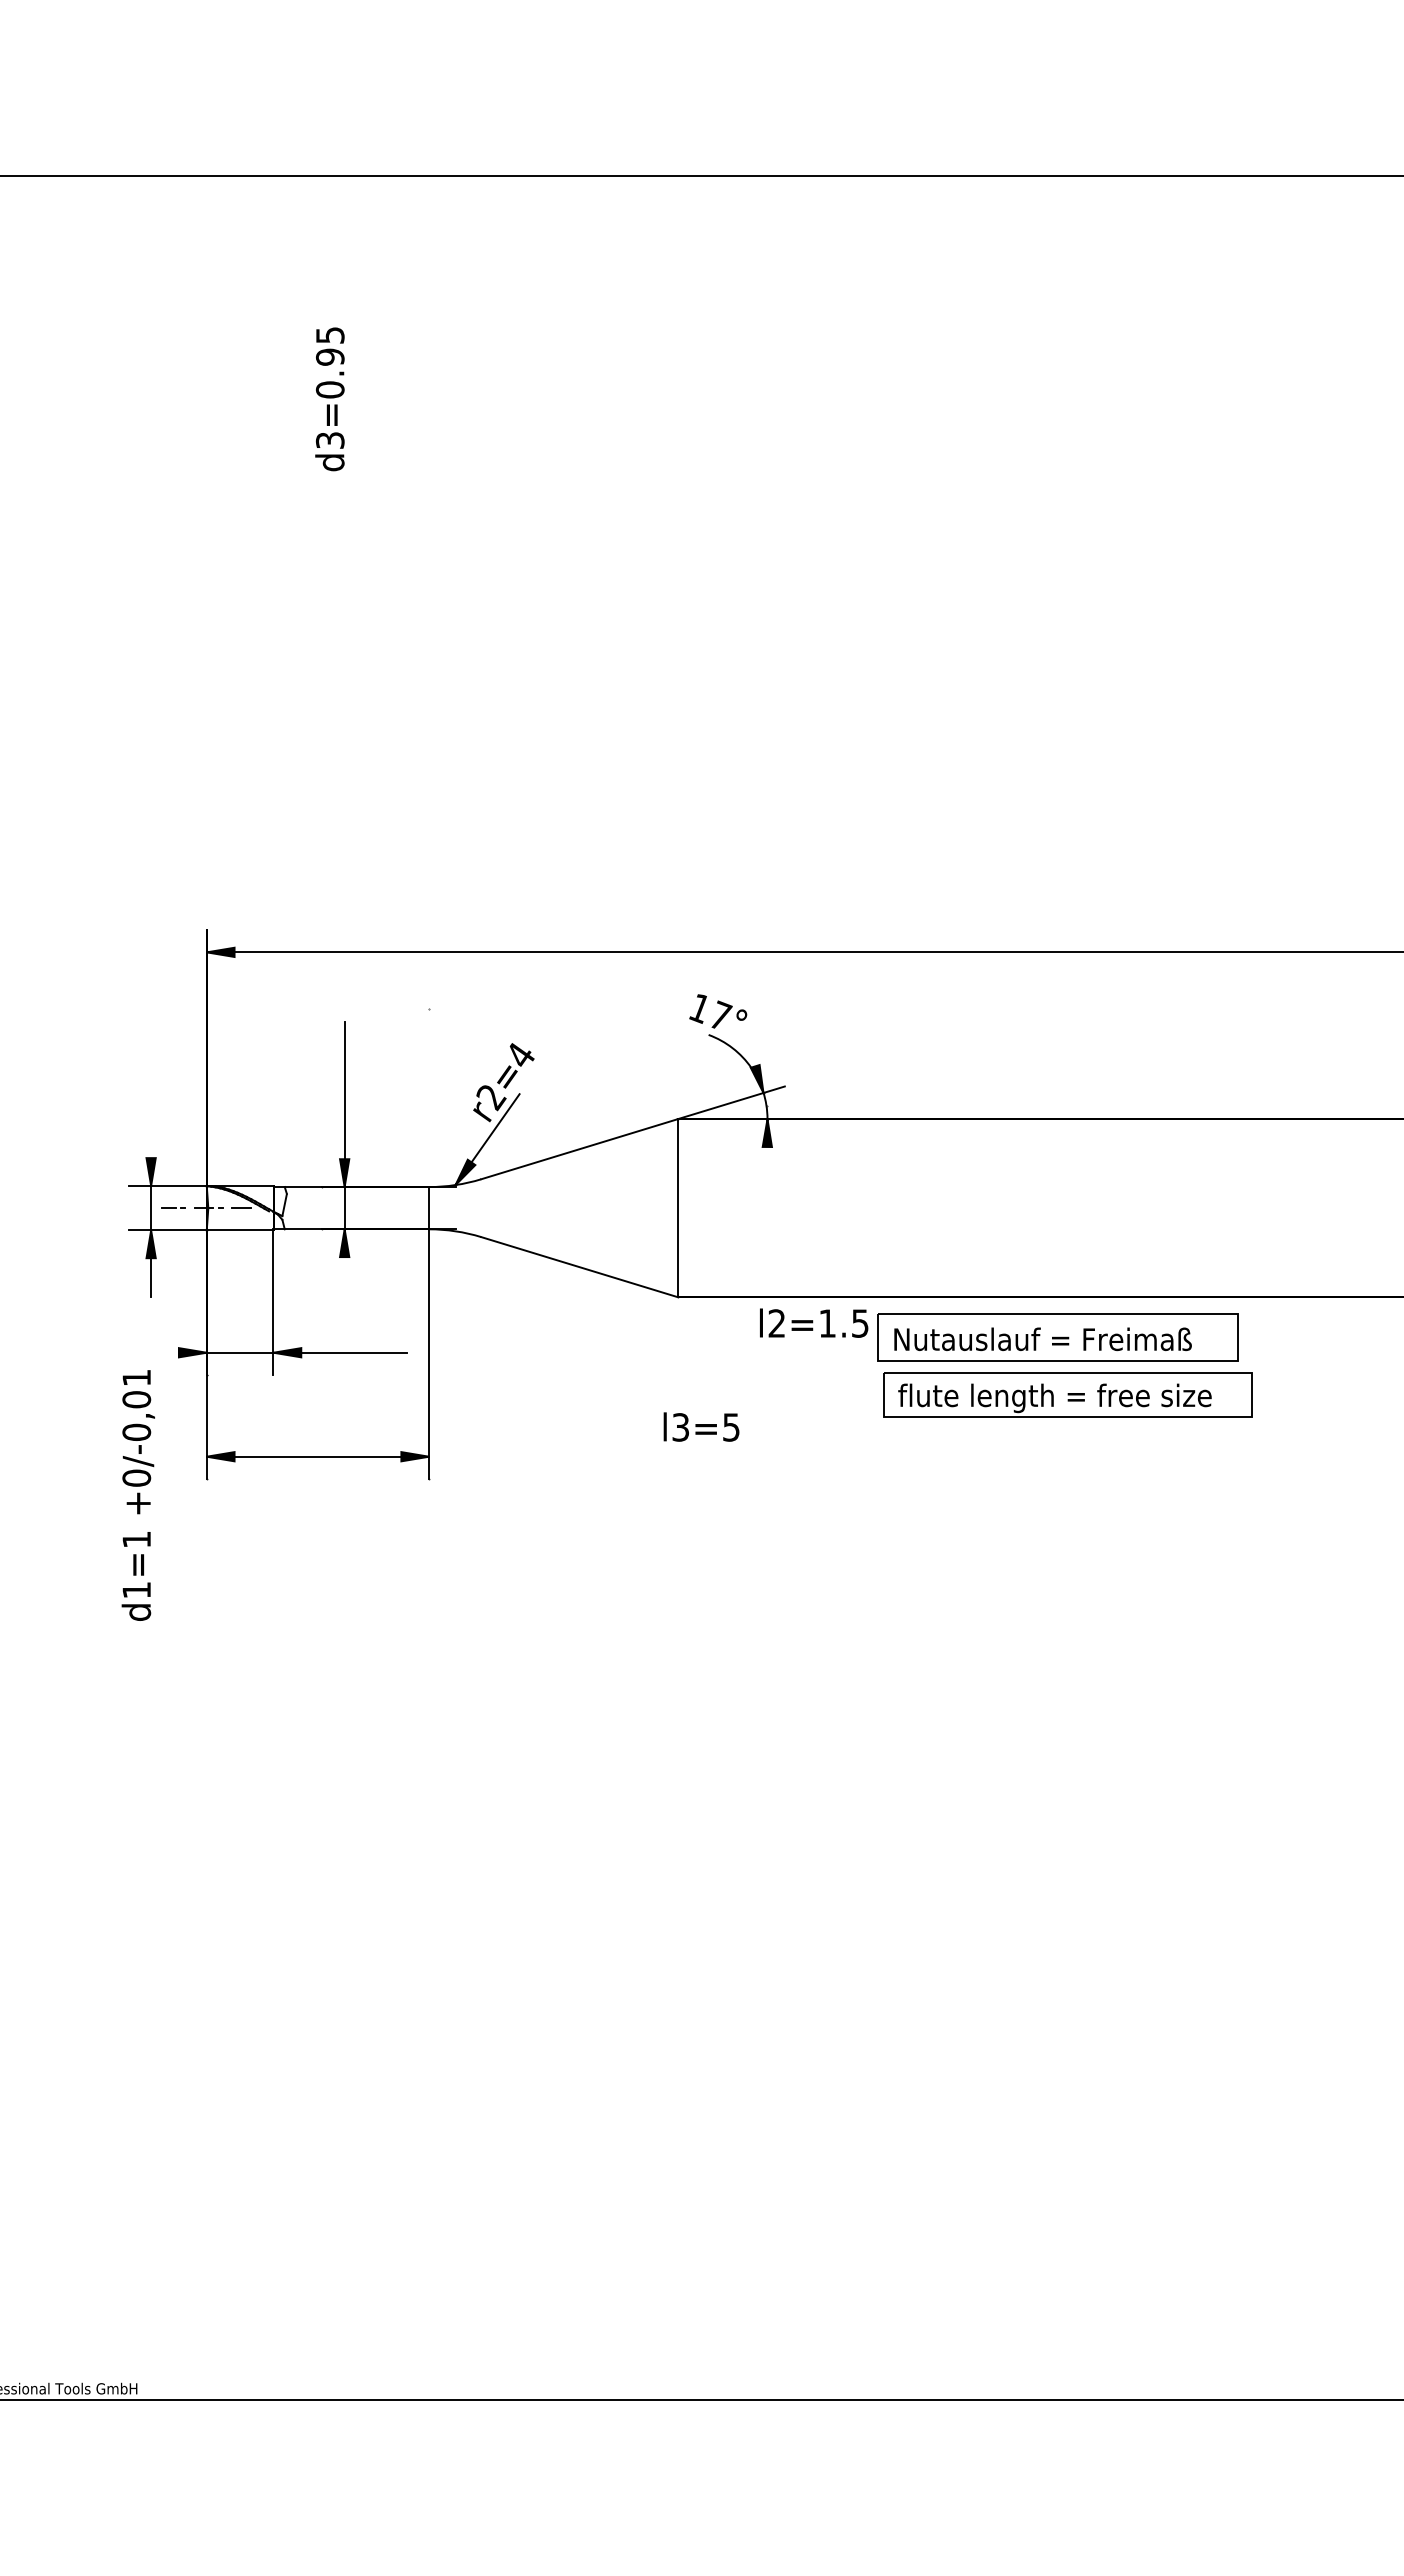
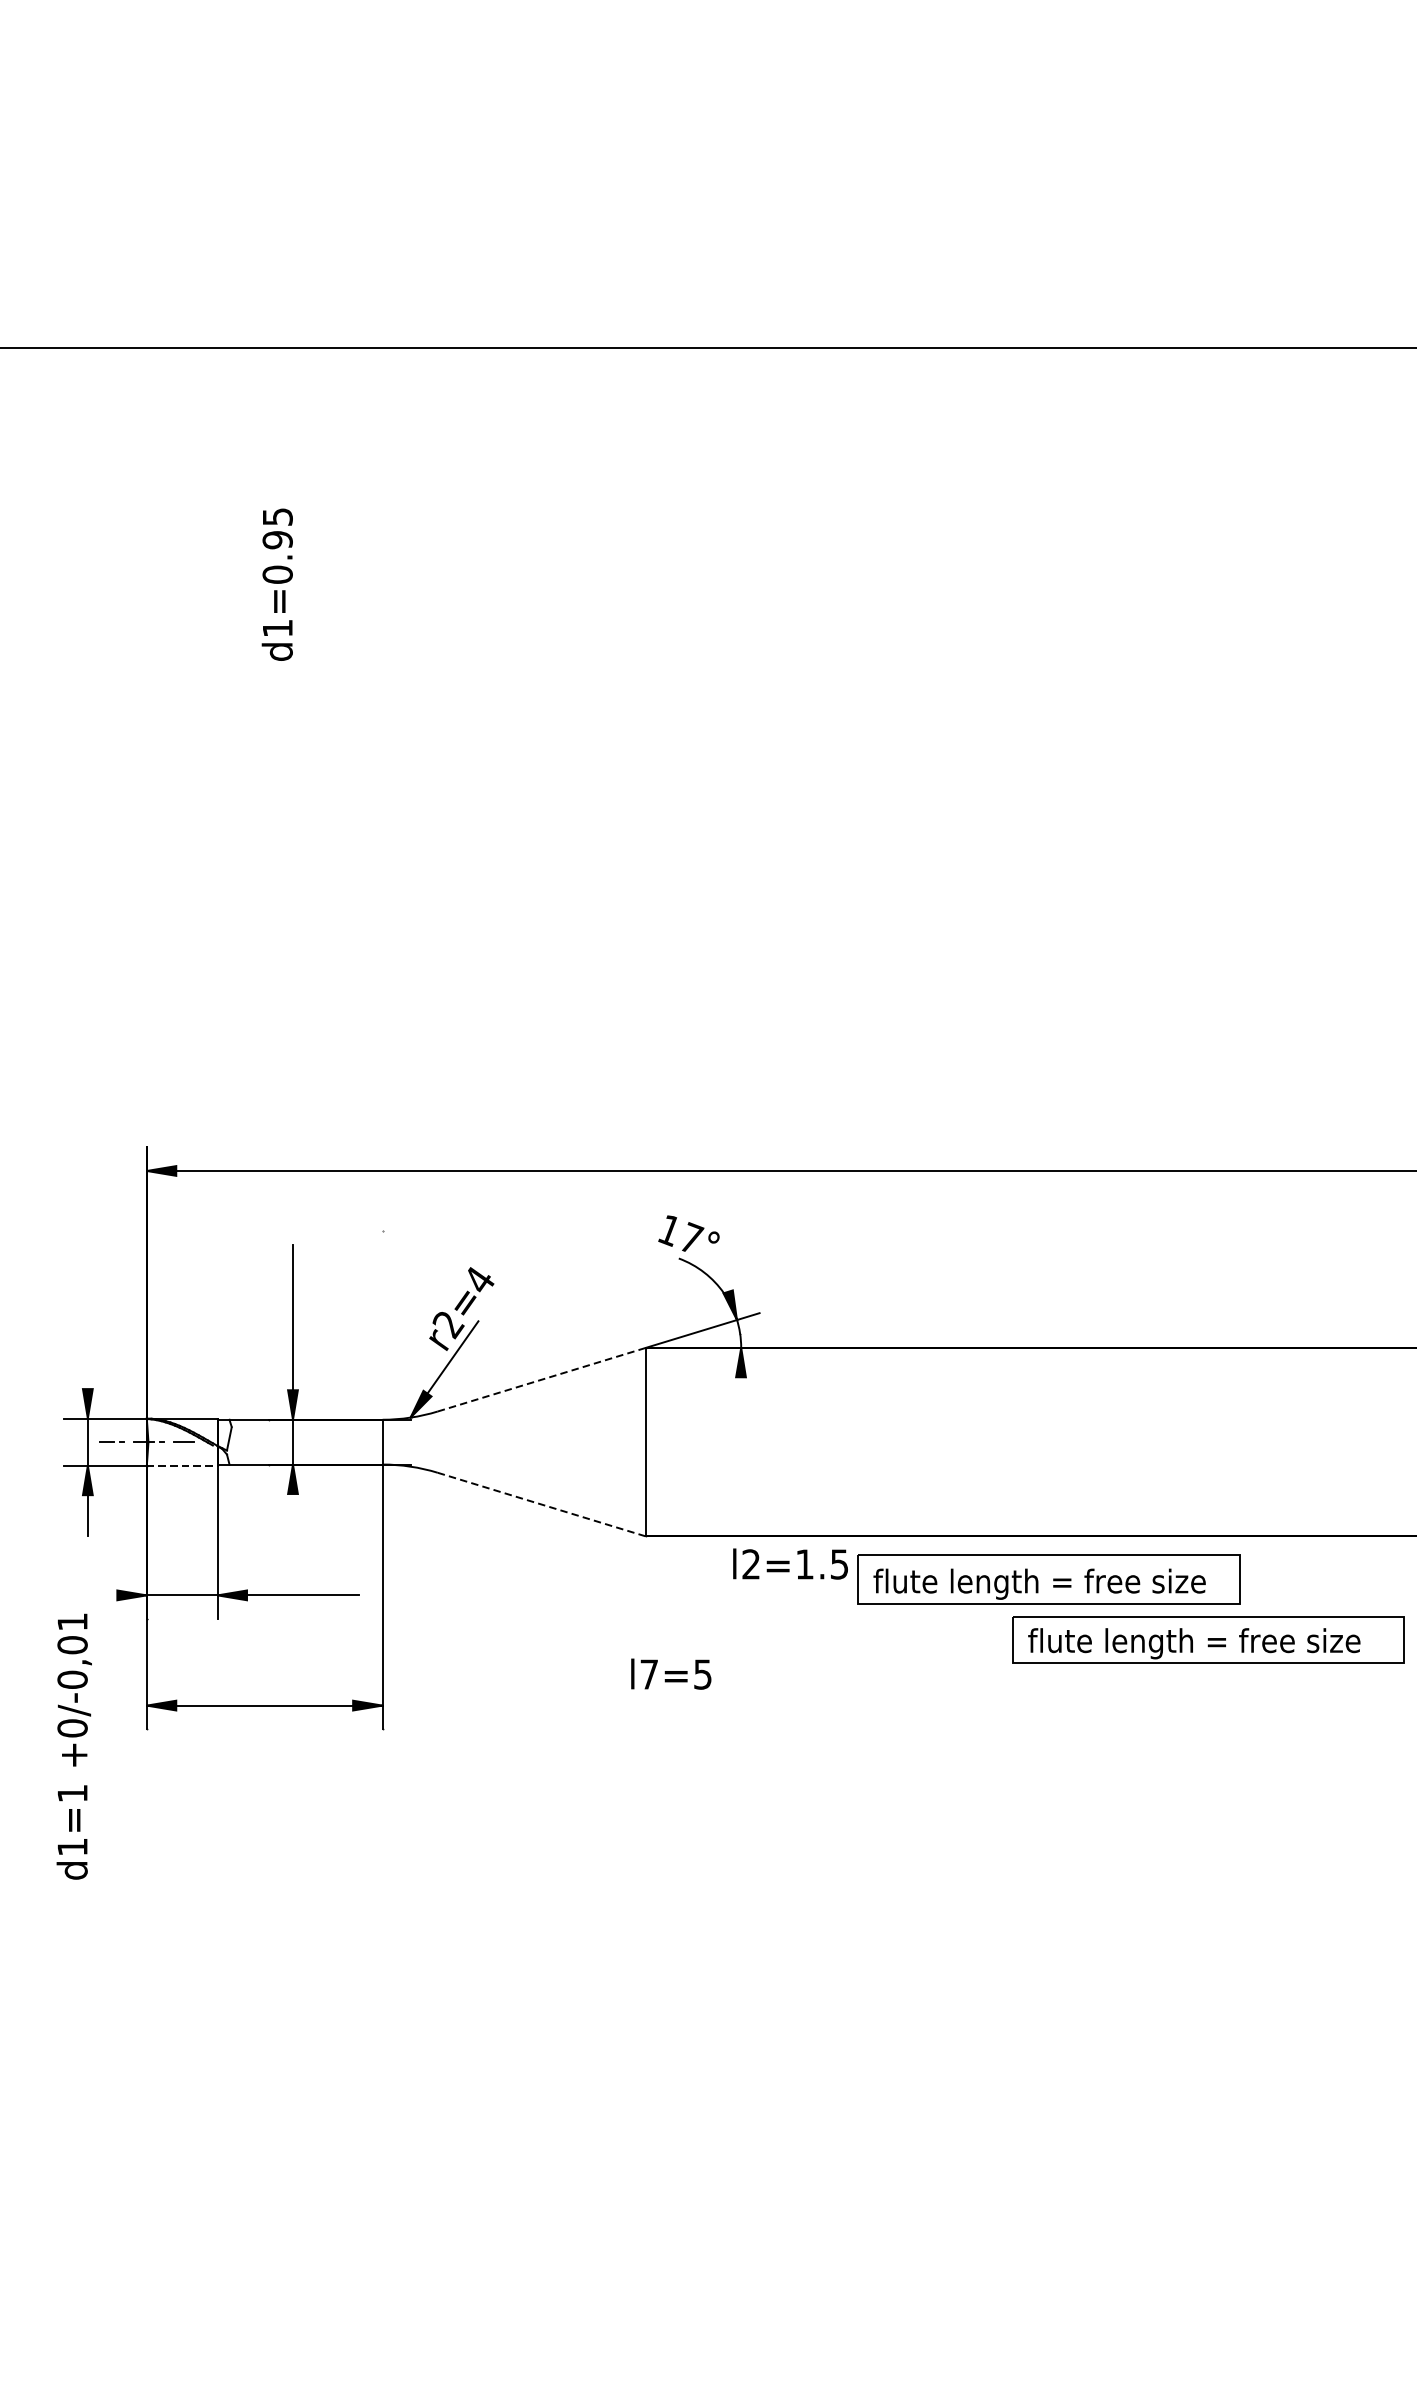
text: (329, 440) -> (276, 628), d3=0.95 -> d1=0.95
line: (579, 1149) -> (541, 1379), solid -> dashed
line: (240, 1230) -> (182, 1465), solid -> dashed
line: (579, 1267) -> (541, 1505), solid -> dashed
text: (1048, 1341) -> (1039, 1583), Nutauslauf = Freimaß -> flute length = free size
part: (1067, 1394) -> (1207, 1639), moved
text: (680, 1427) -> (648, 1674), l3=5 -> l7=5

